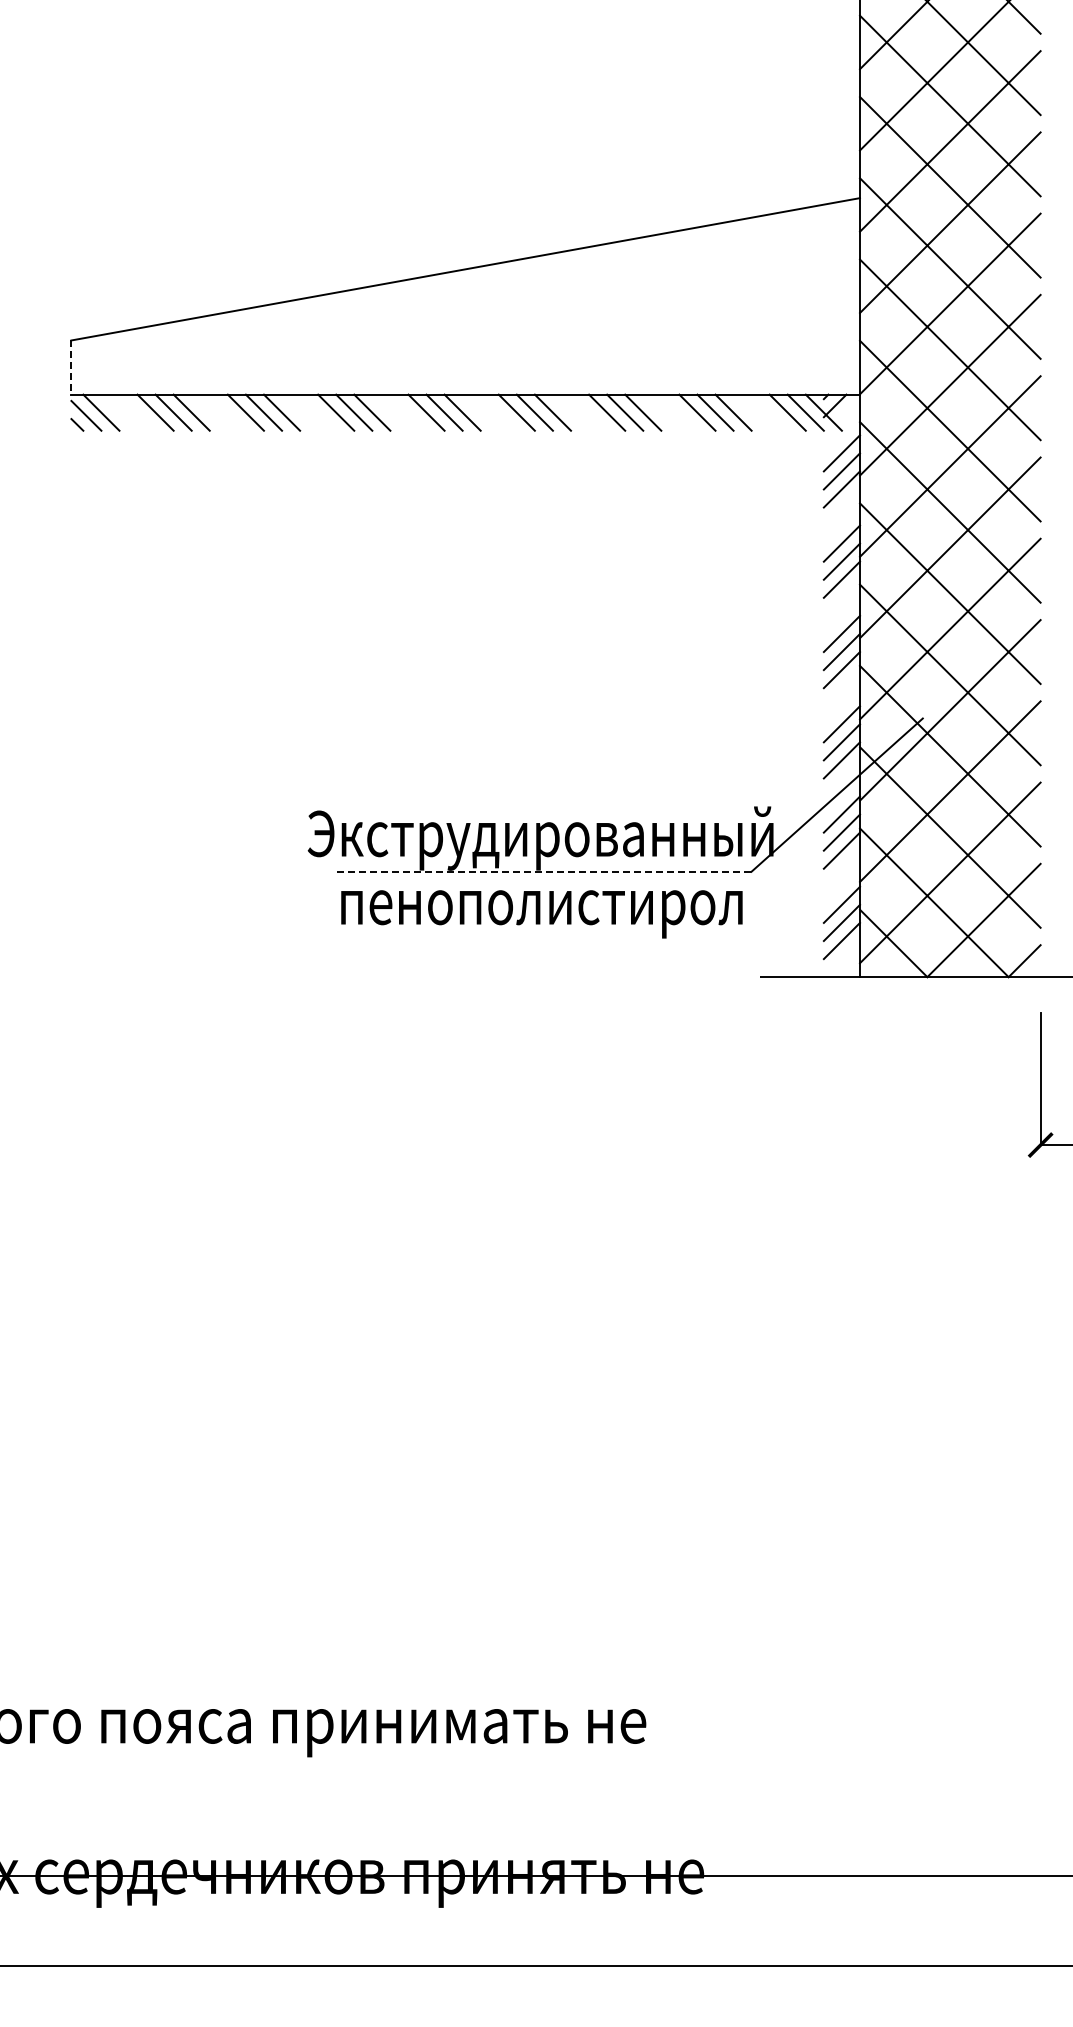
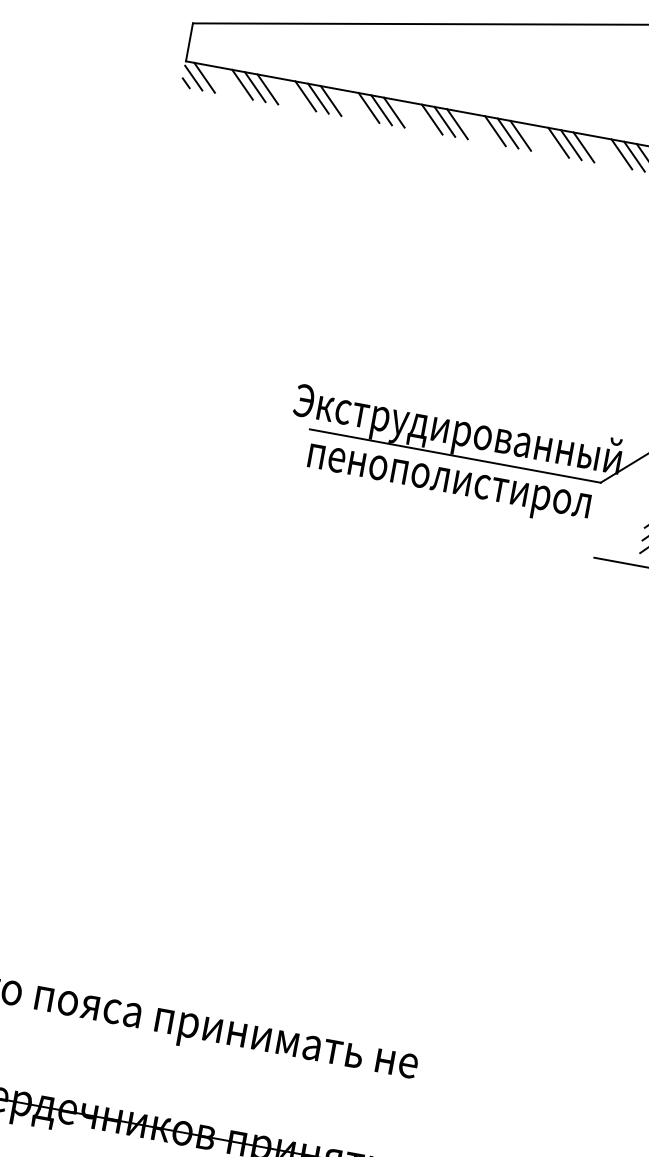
line: (71, 368) -> (189, 43), dashed -> solid
line: (543, 871) -> (455, 455), dashed -> solid

